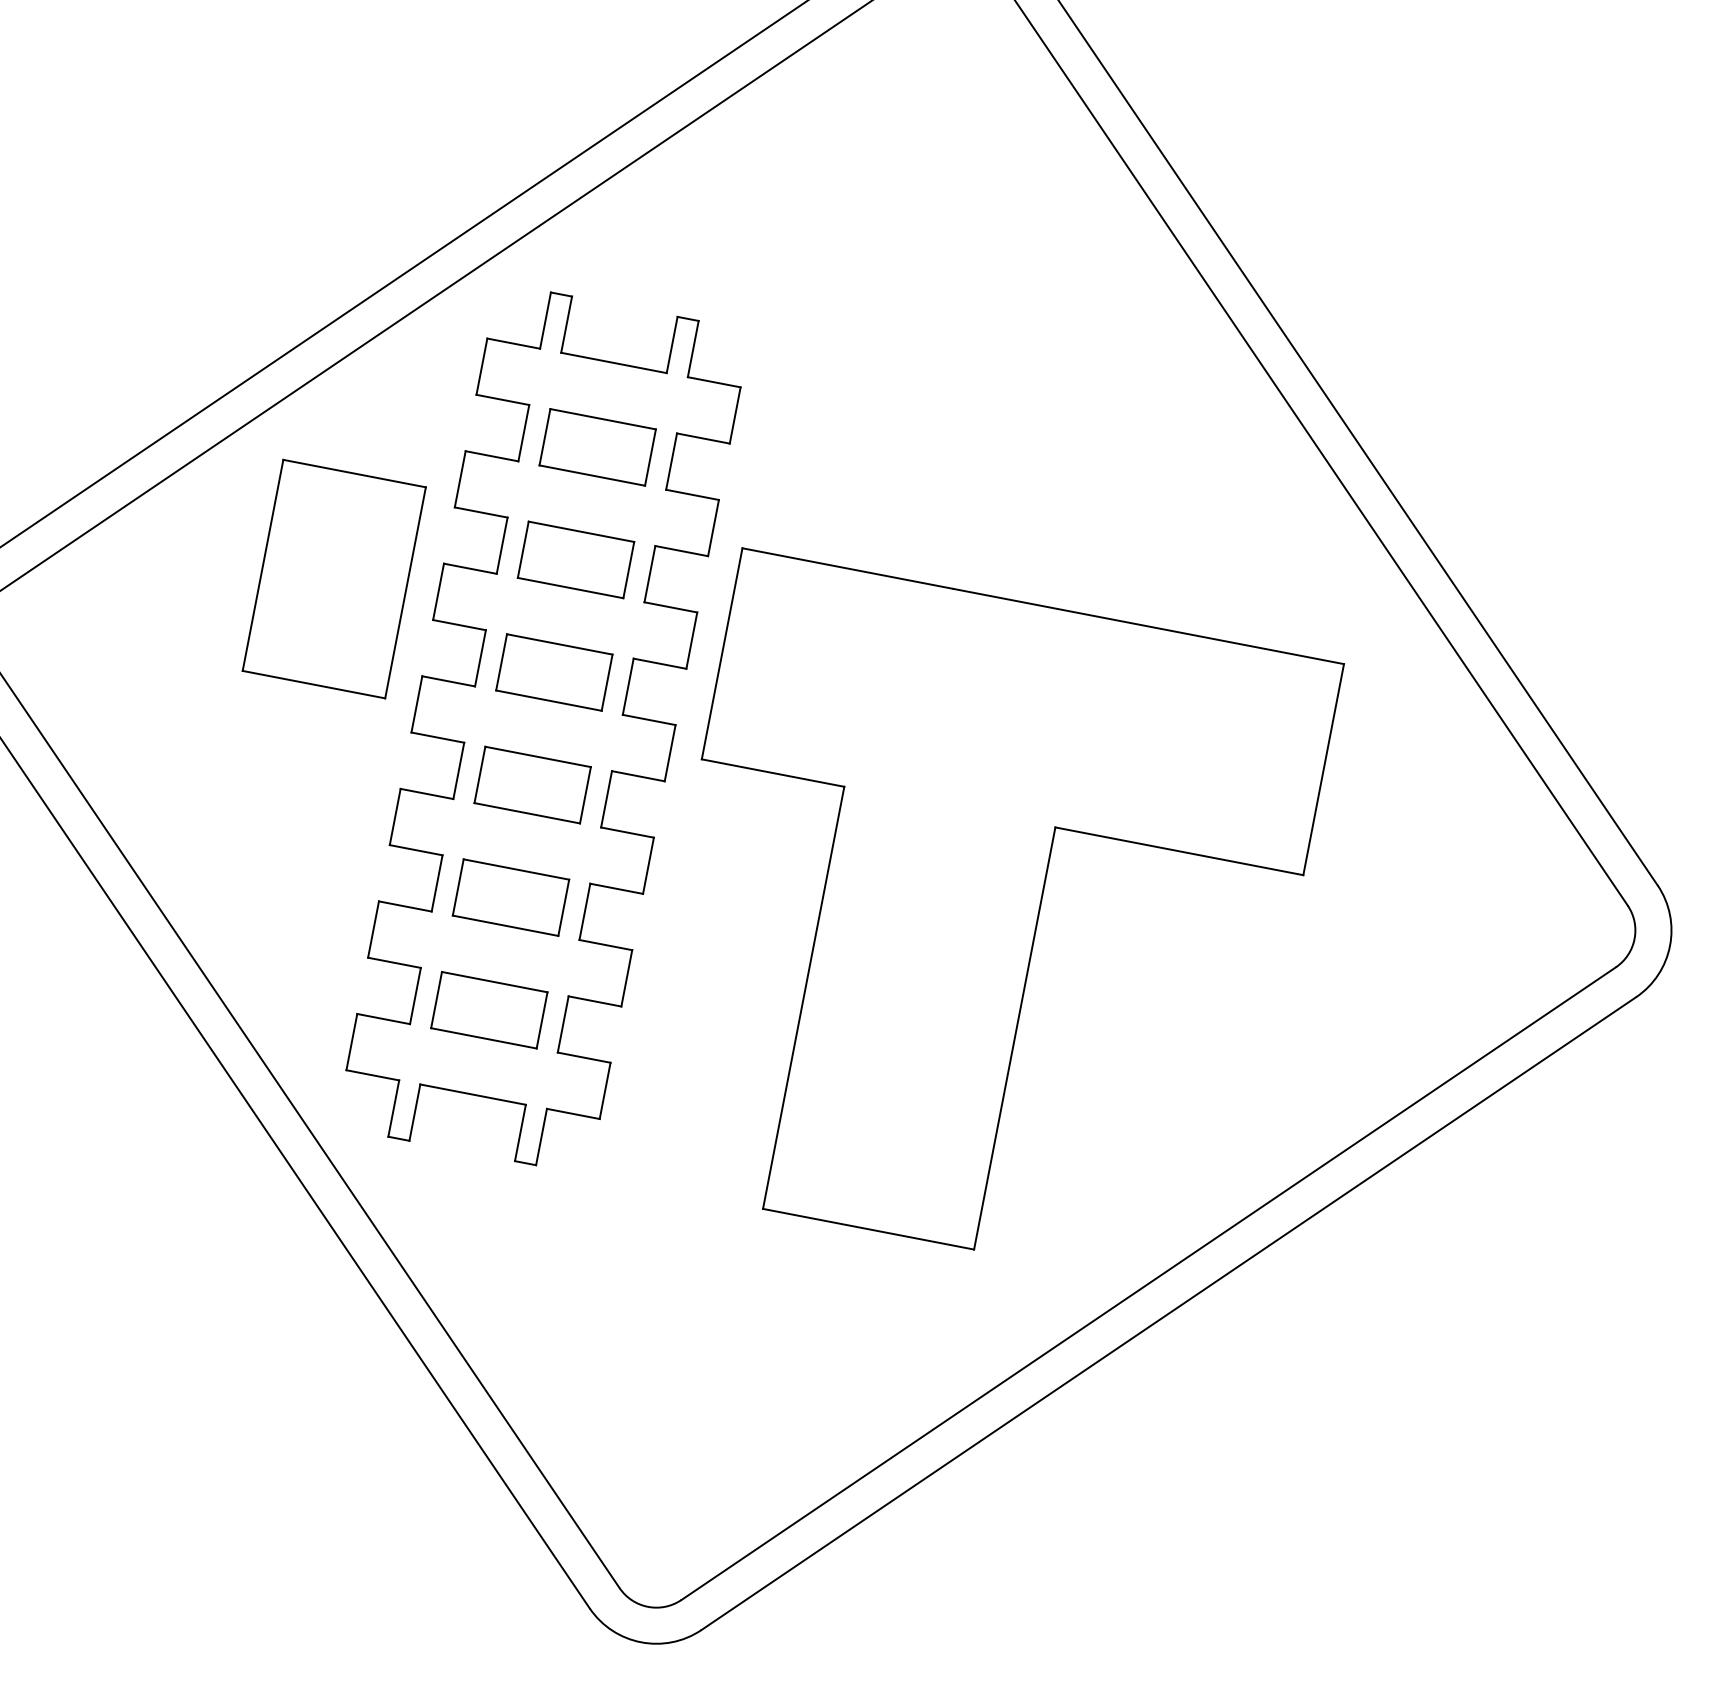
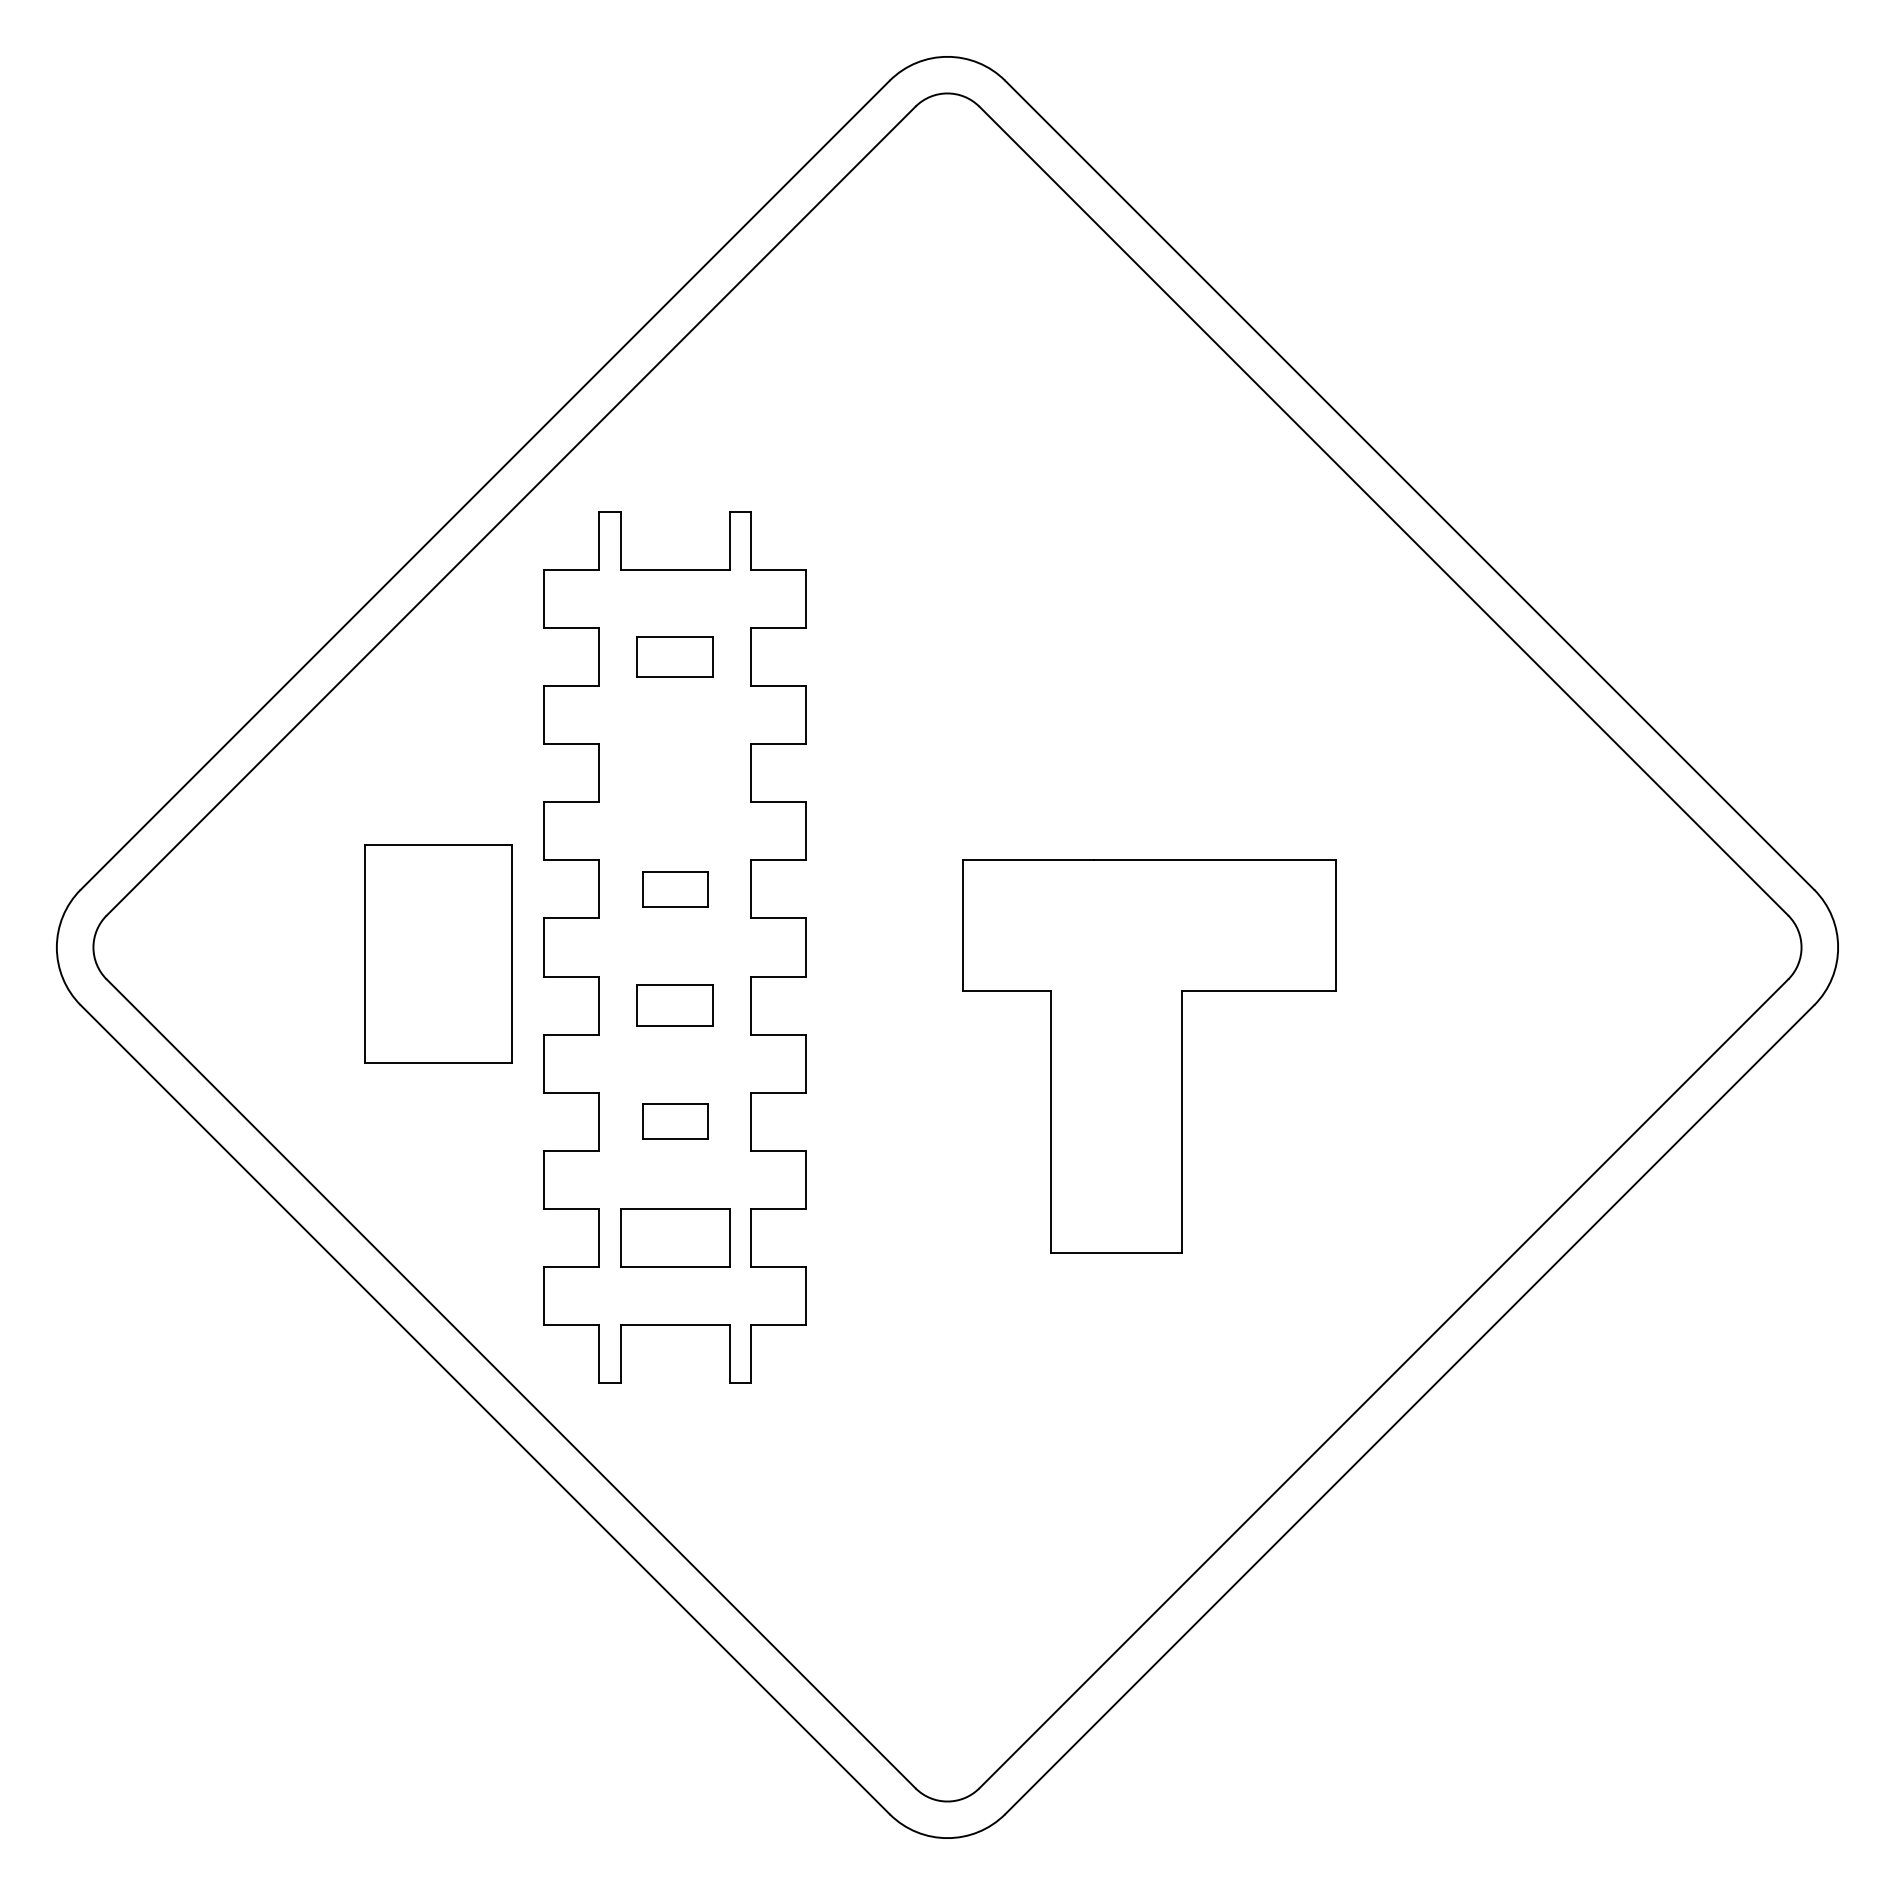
part: (598, 447) -> (675, 656), size x0.7
part: (576, 559) -> (675, 772), removed
part: (334, 579) -> (438, 953), moved
part: (554, 671) -> (675, 888), size x0.6
part: (533, 785) -> (675, 1005), size x0.7
part: (511, 897) -> (675, 1121), size x0.6
part: (982, 922) -> (1149, 1056), size x0.6

